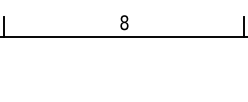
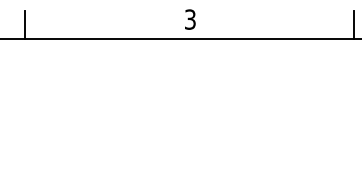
text: (123, 22) -> (189, 19), 8 -> 3

